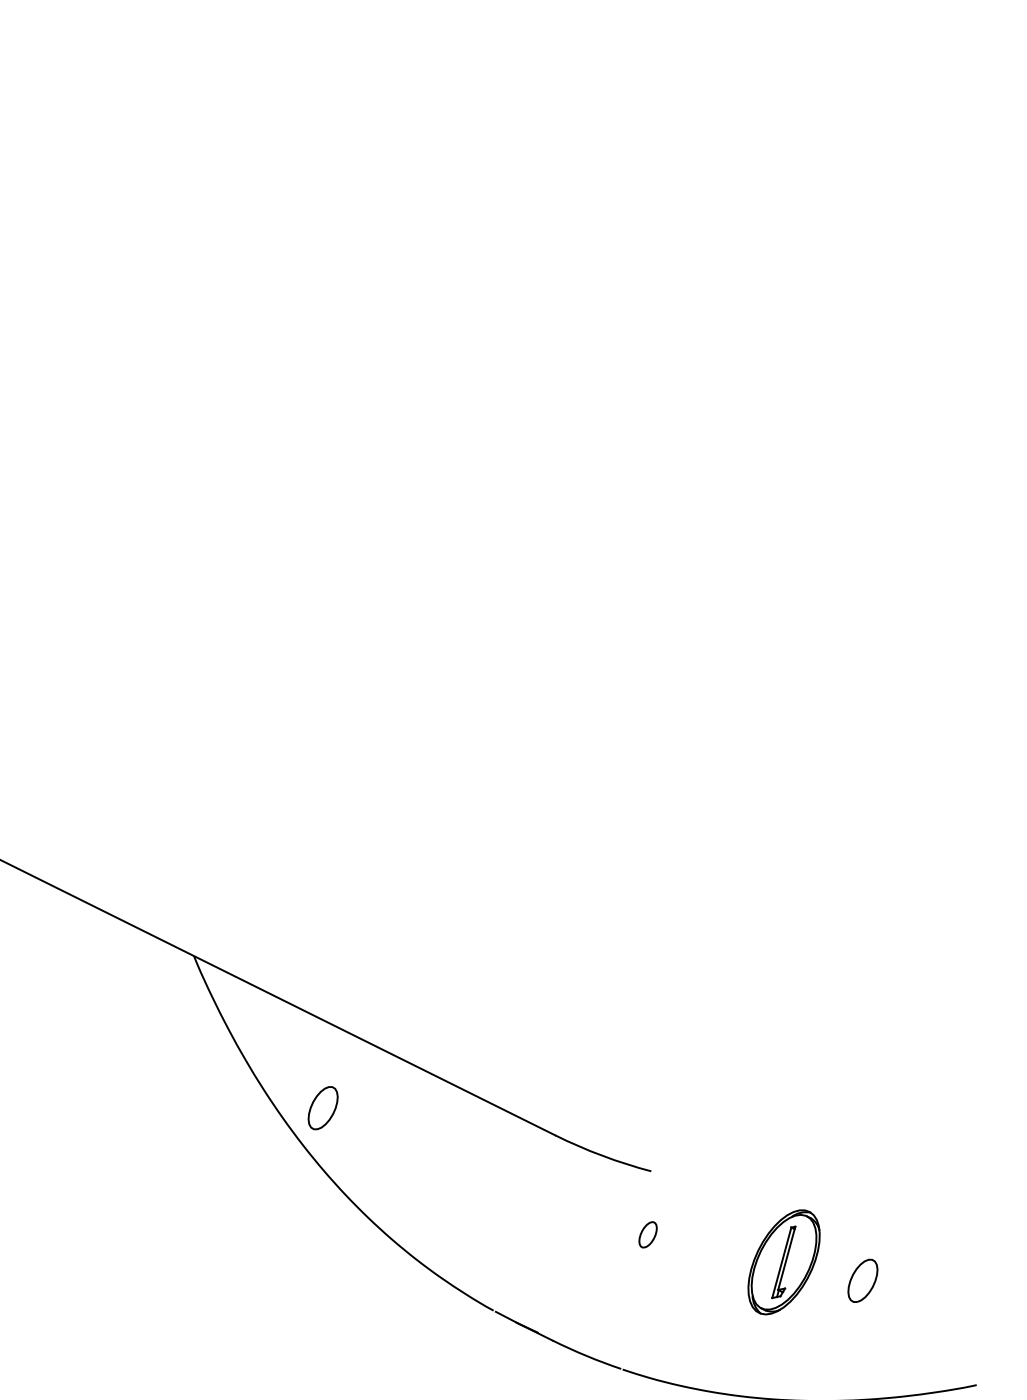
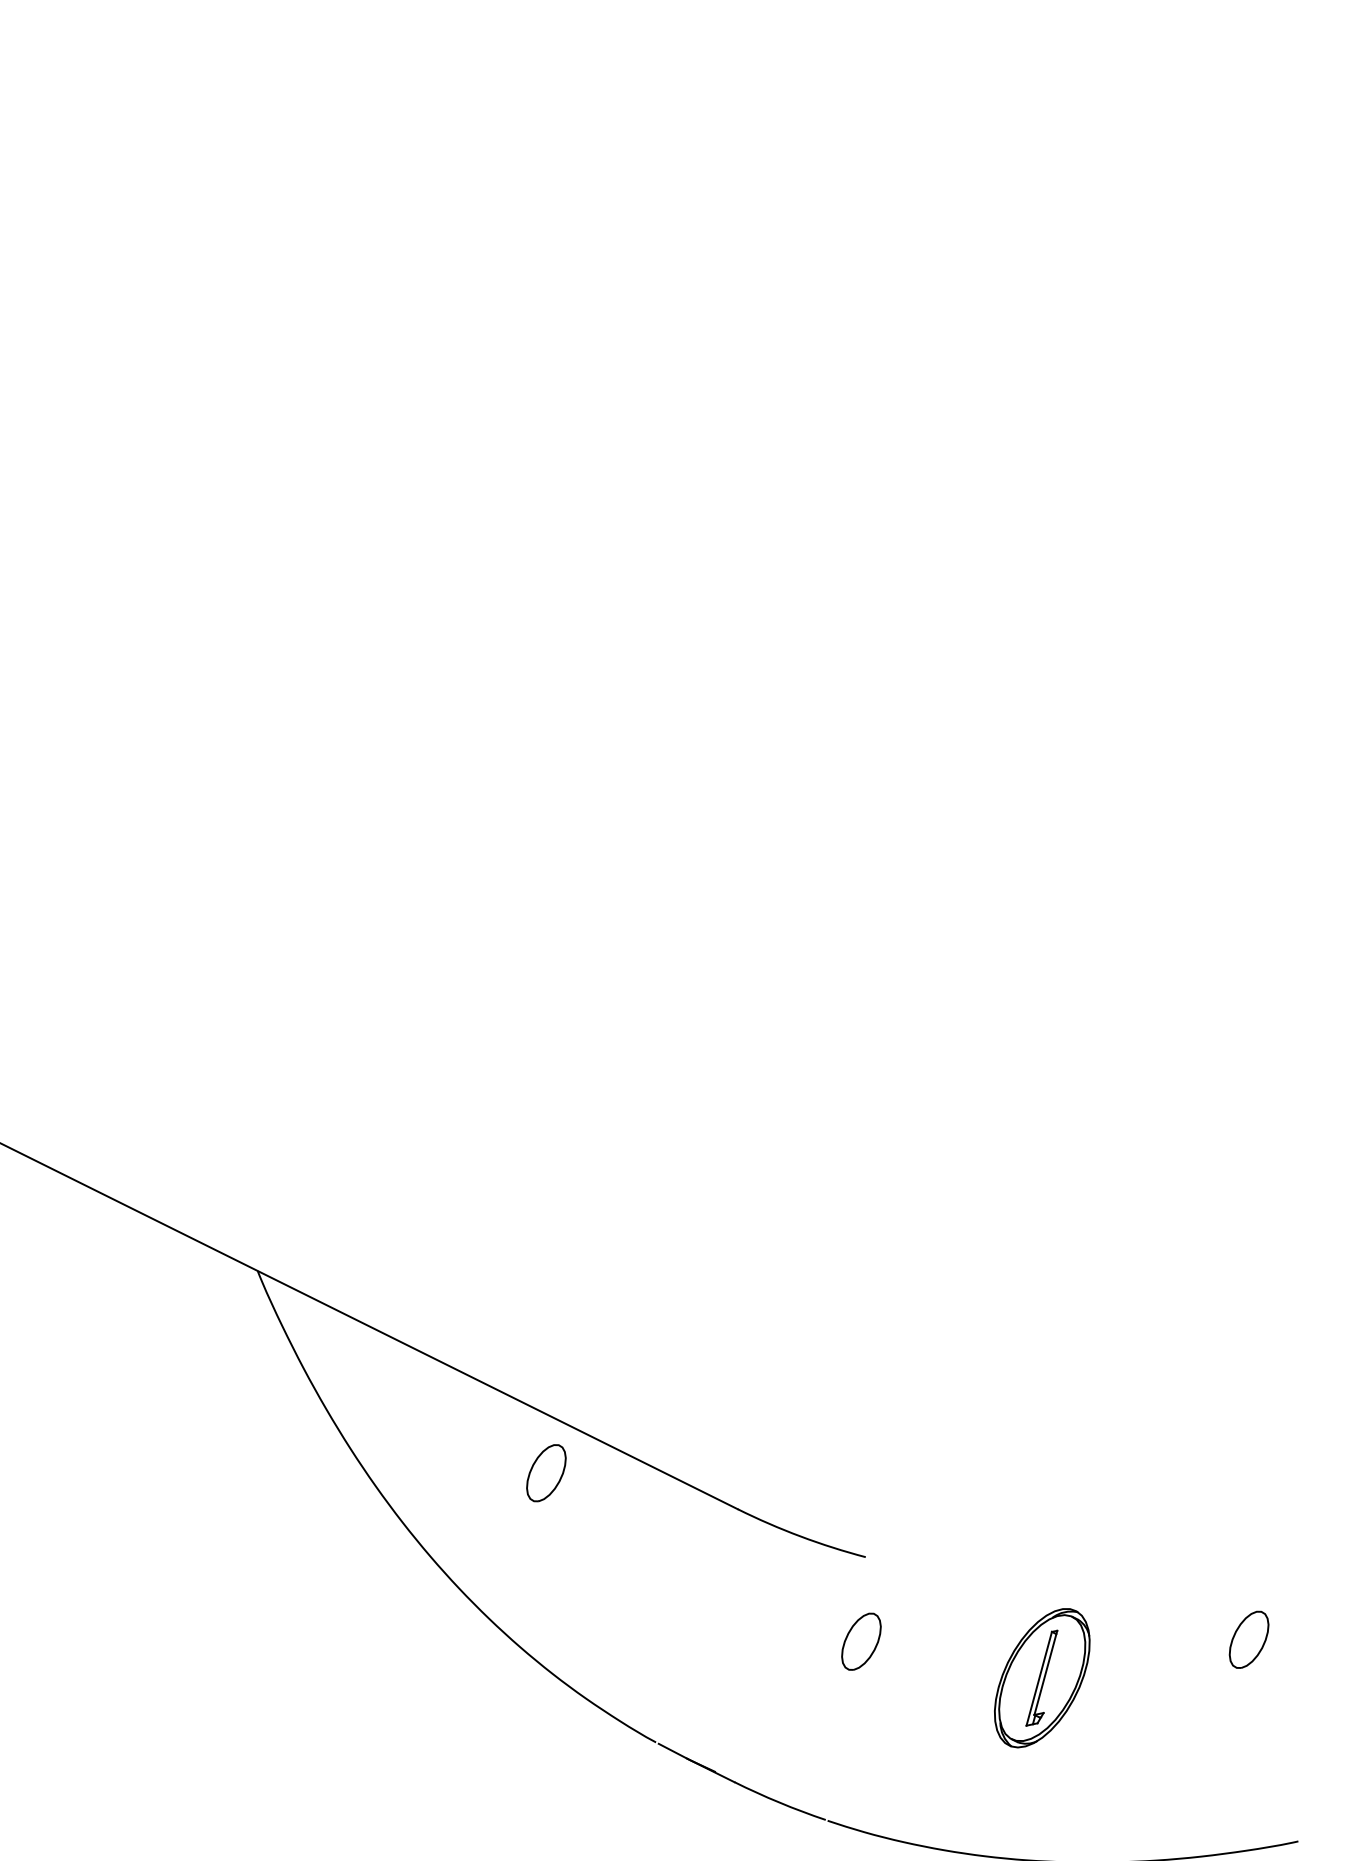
part: (323, 1108) -> (546, 1473), moved
part: (648, 1234) -> (861, 1641), size x1.67
part: (862, 1280) -> (1248, 1639), moved

